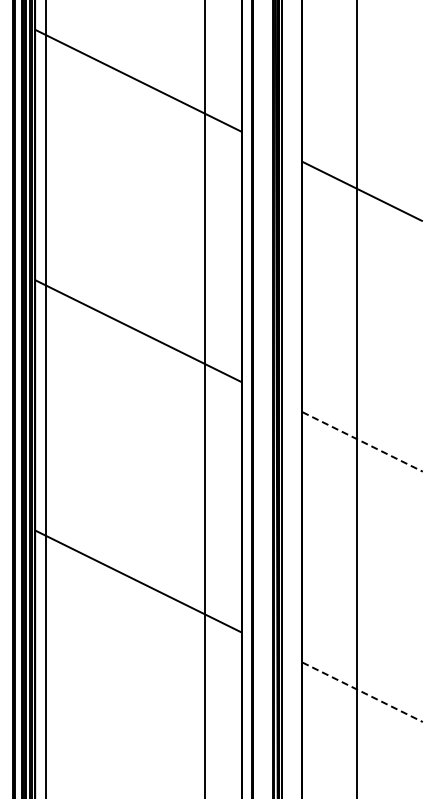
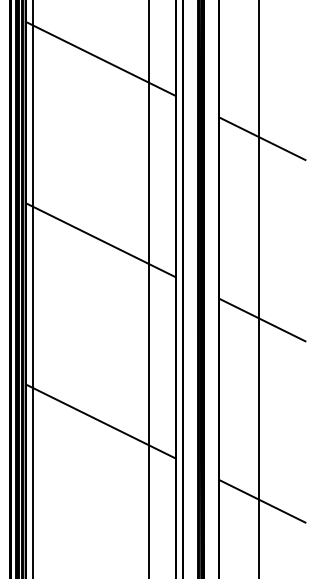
line: (363, 442) -> (263, 320), dashed -> solid
line: (363, 692) -> (263, 501), dashed -> solid

